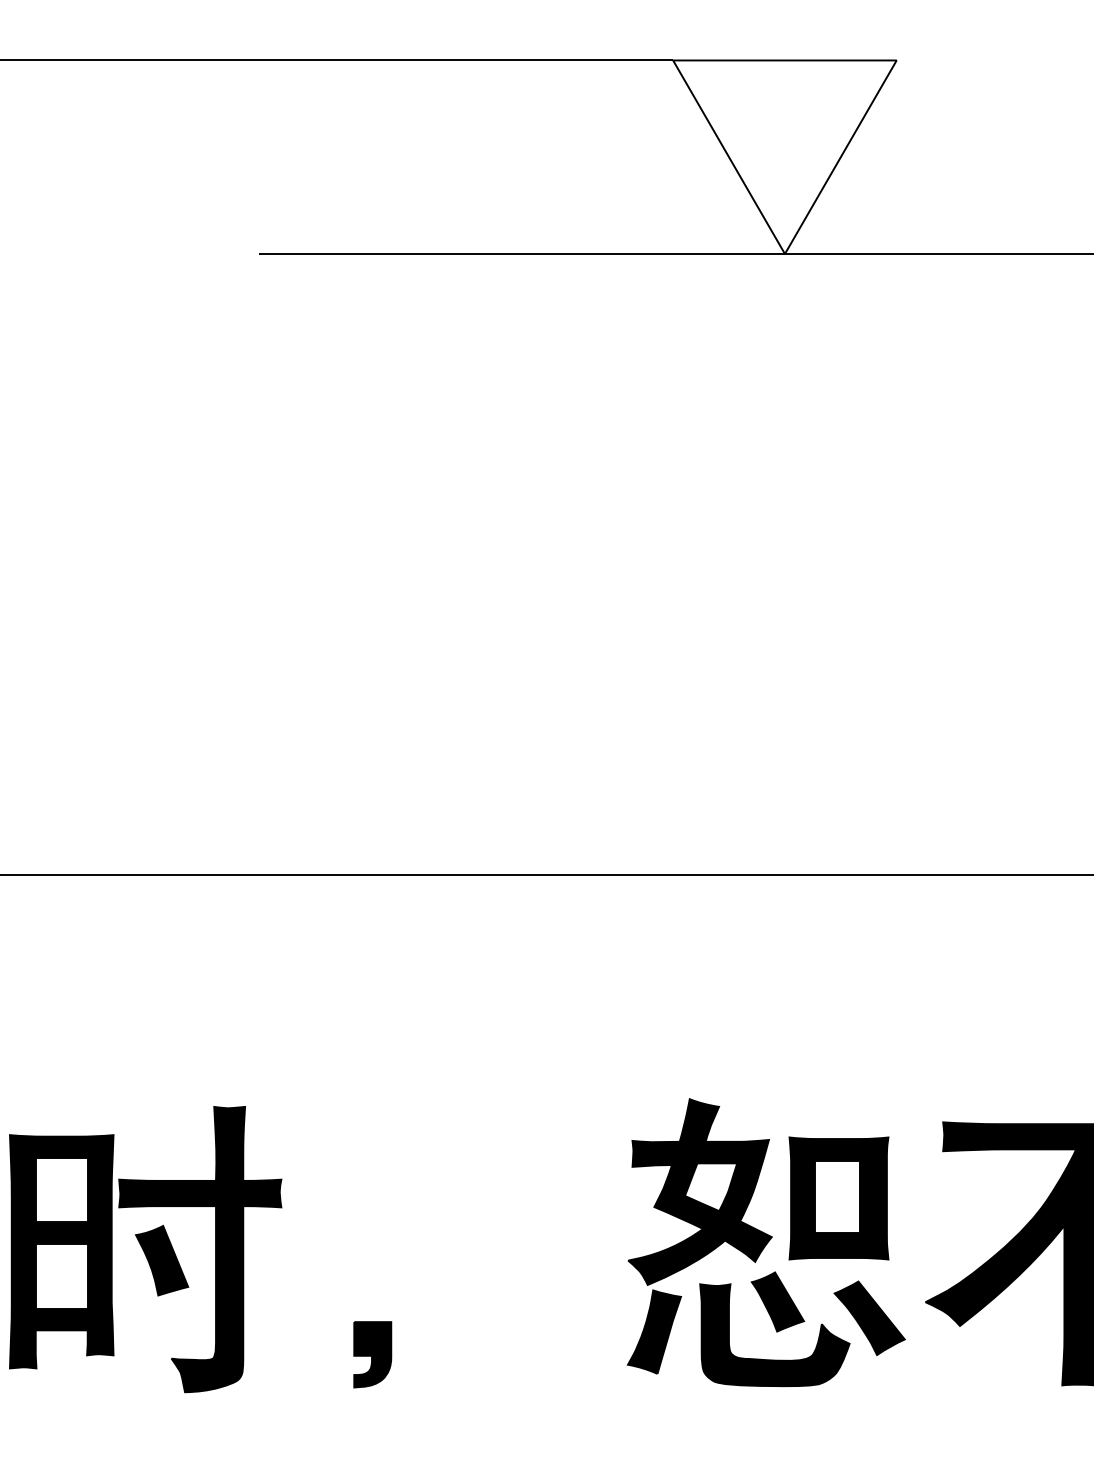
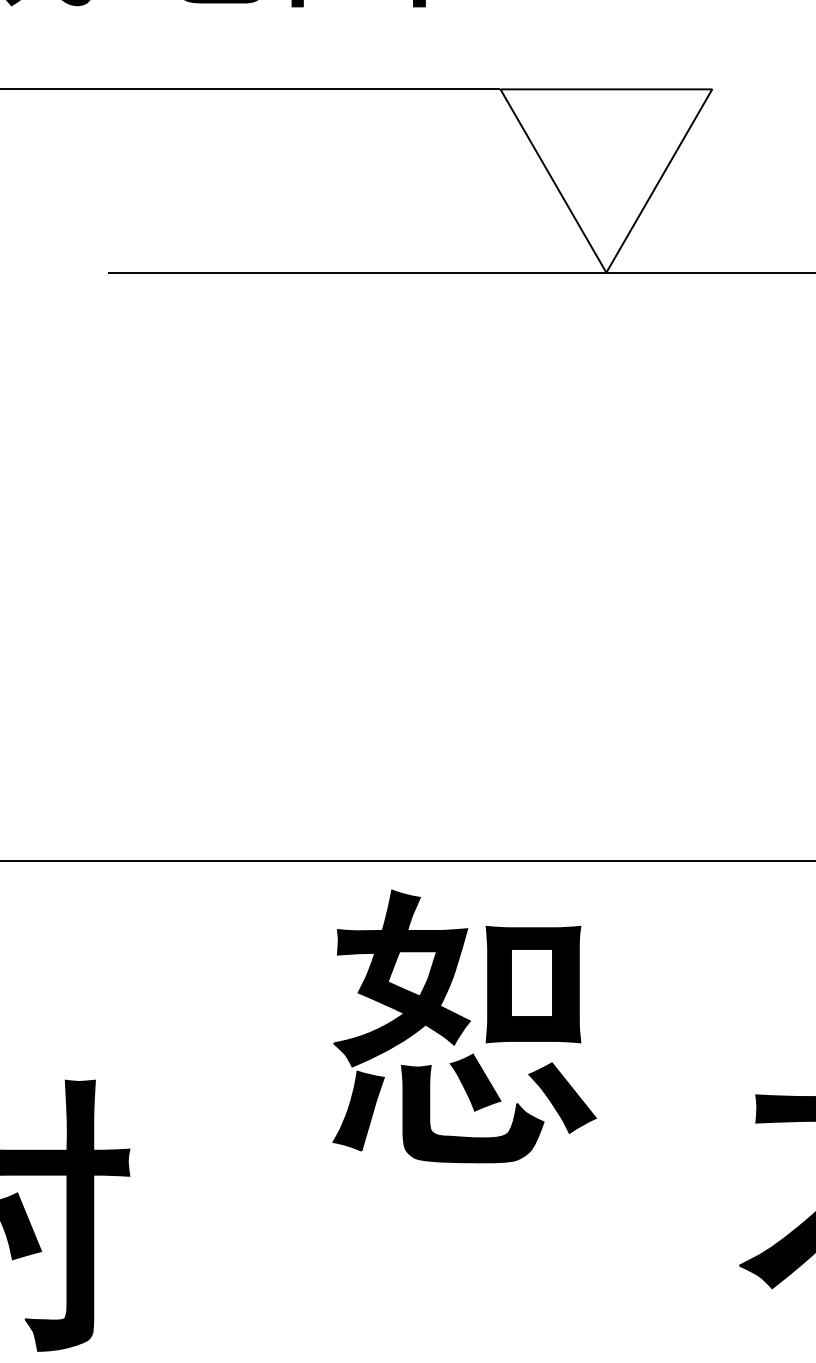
part: (765, 1242) -> (463, 1026), moved
part: (372, 1354) -> (215, 1315), removed

